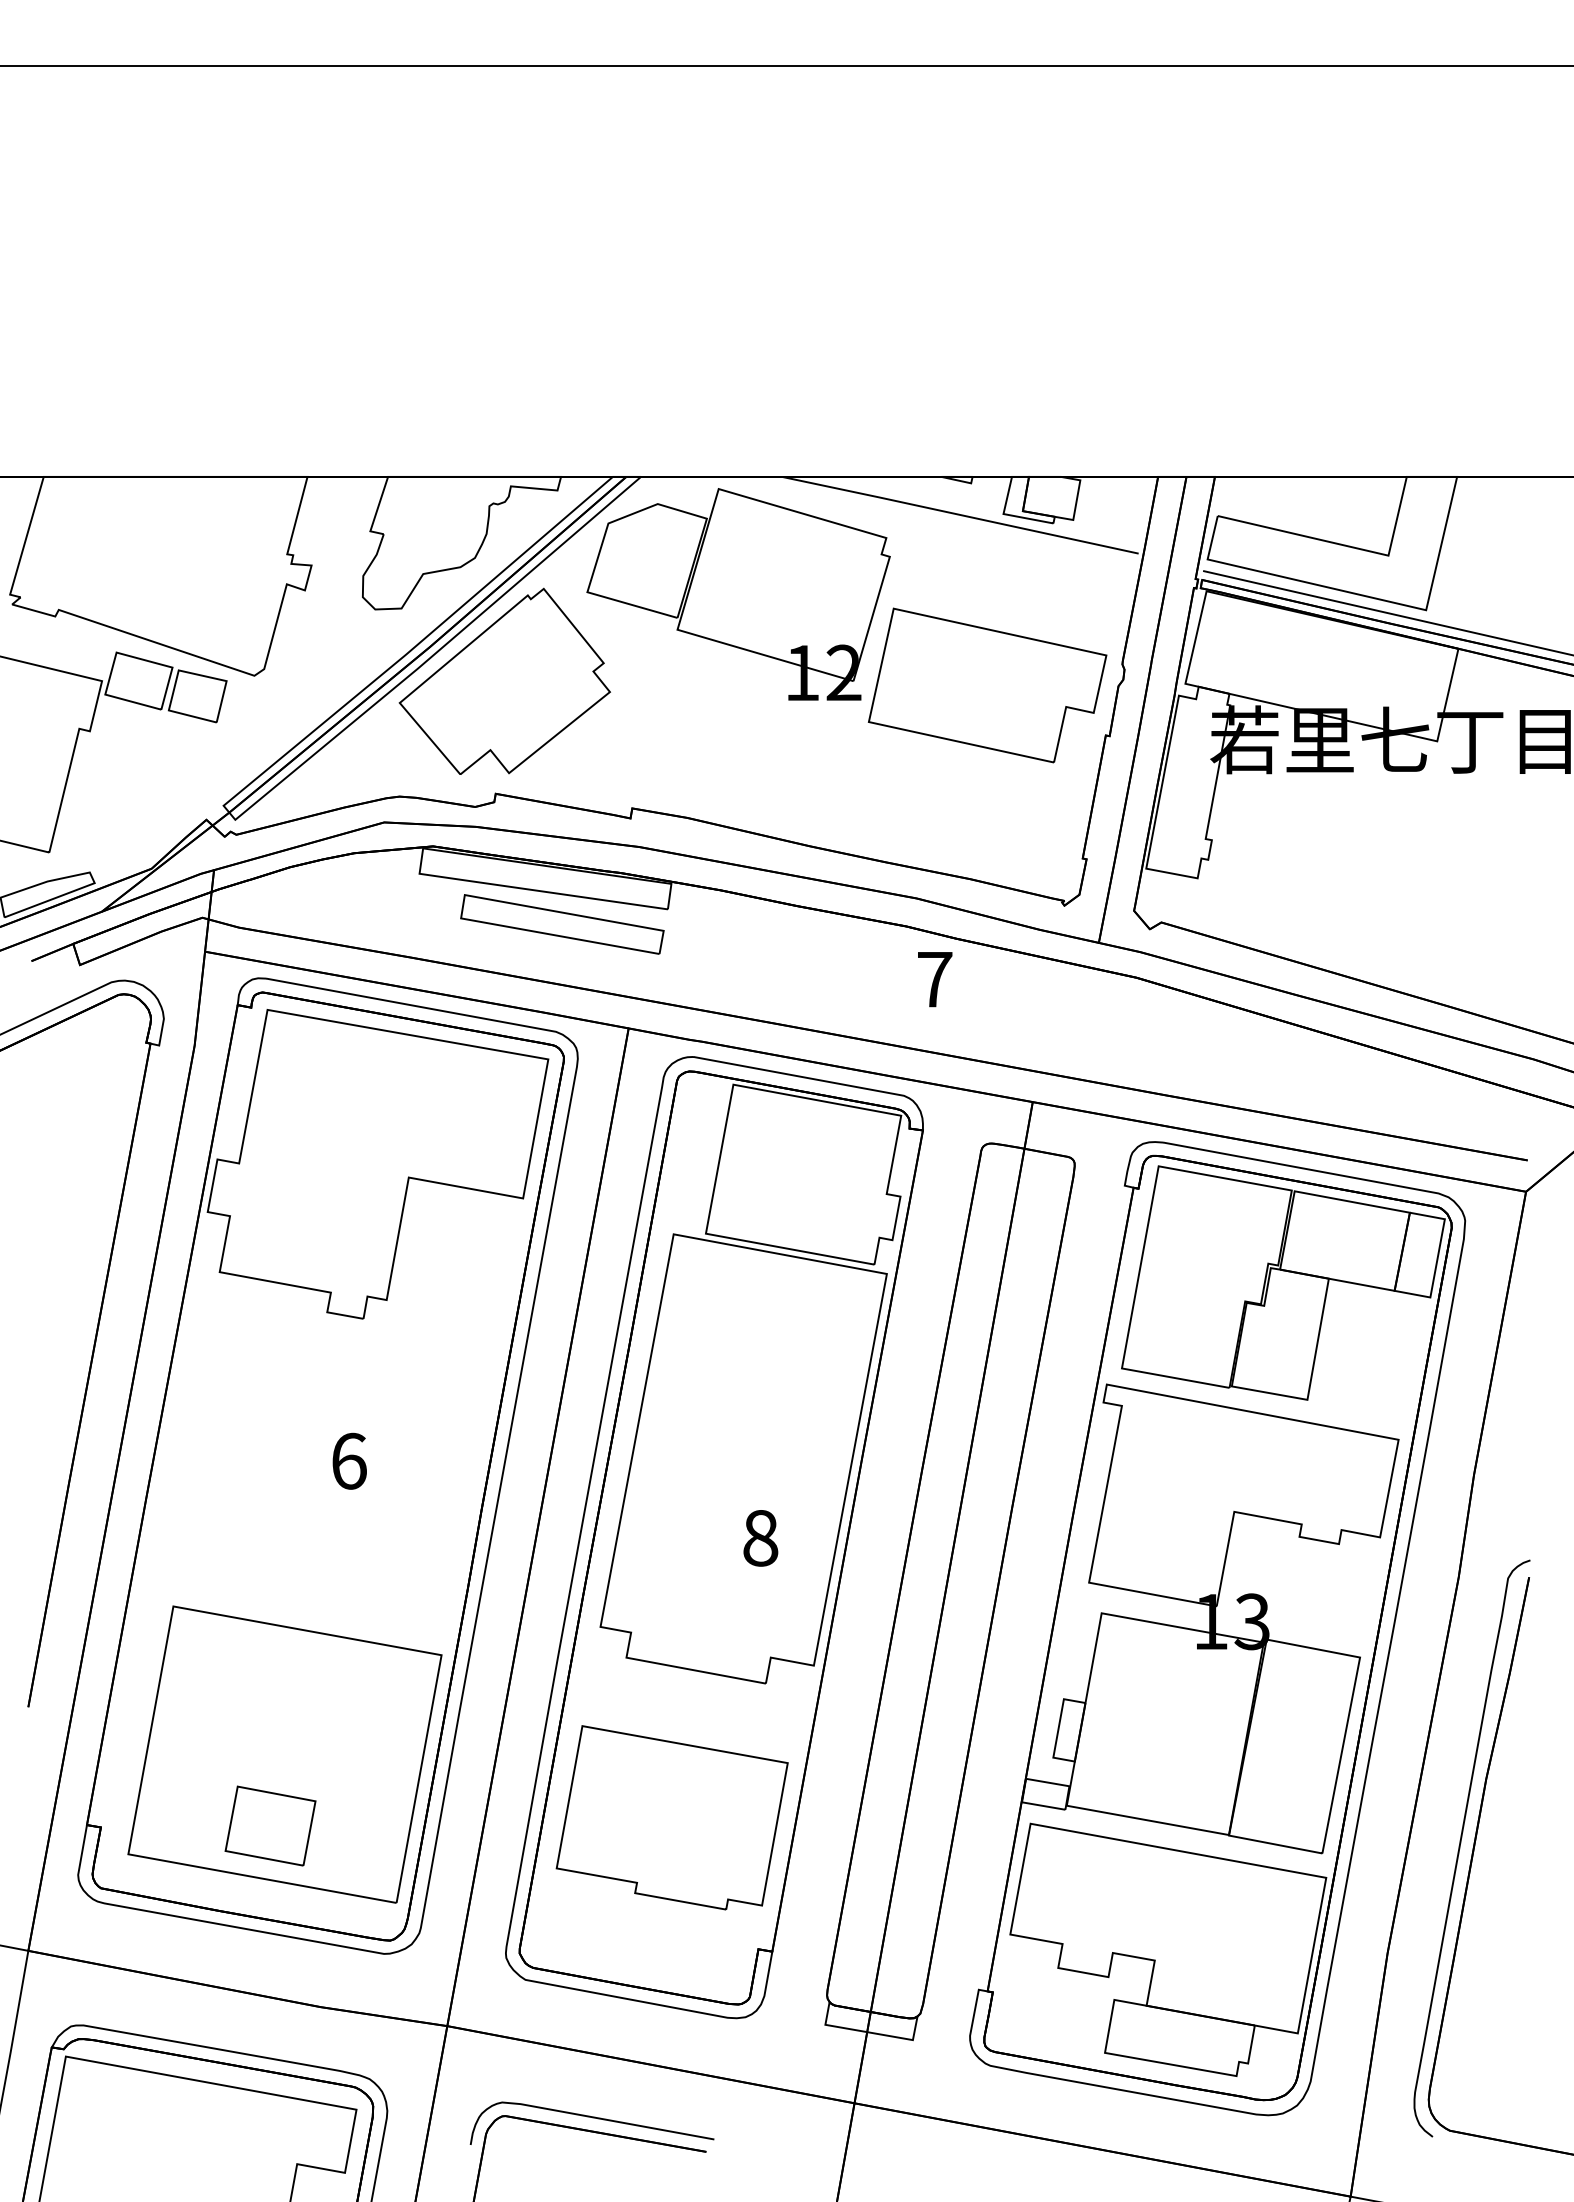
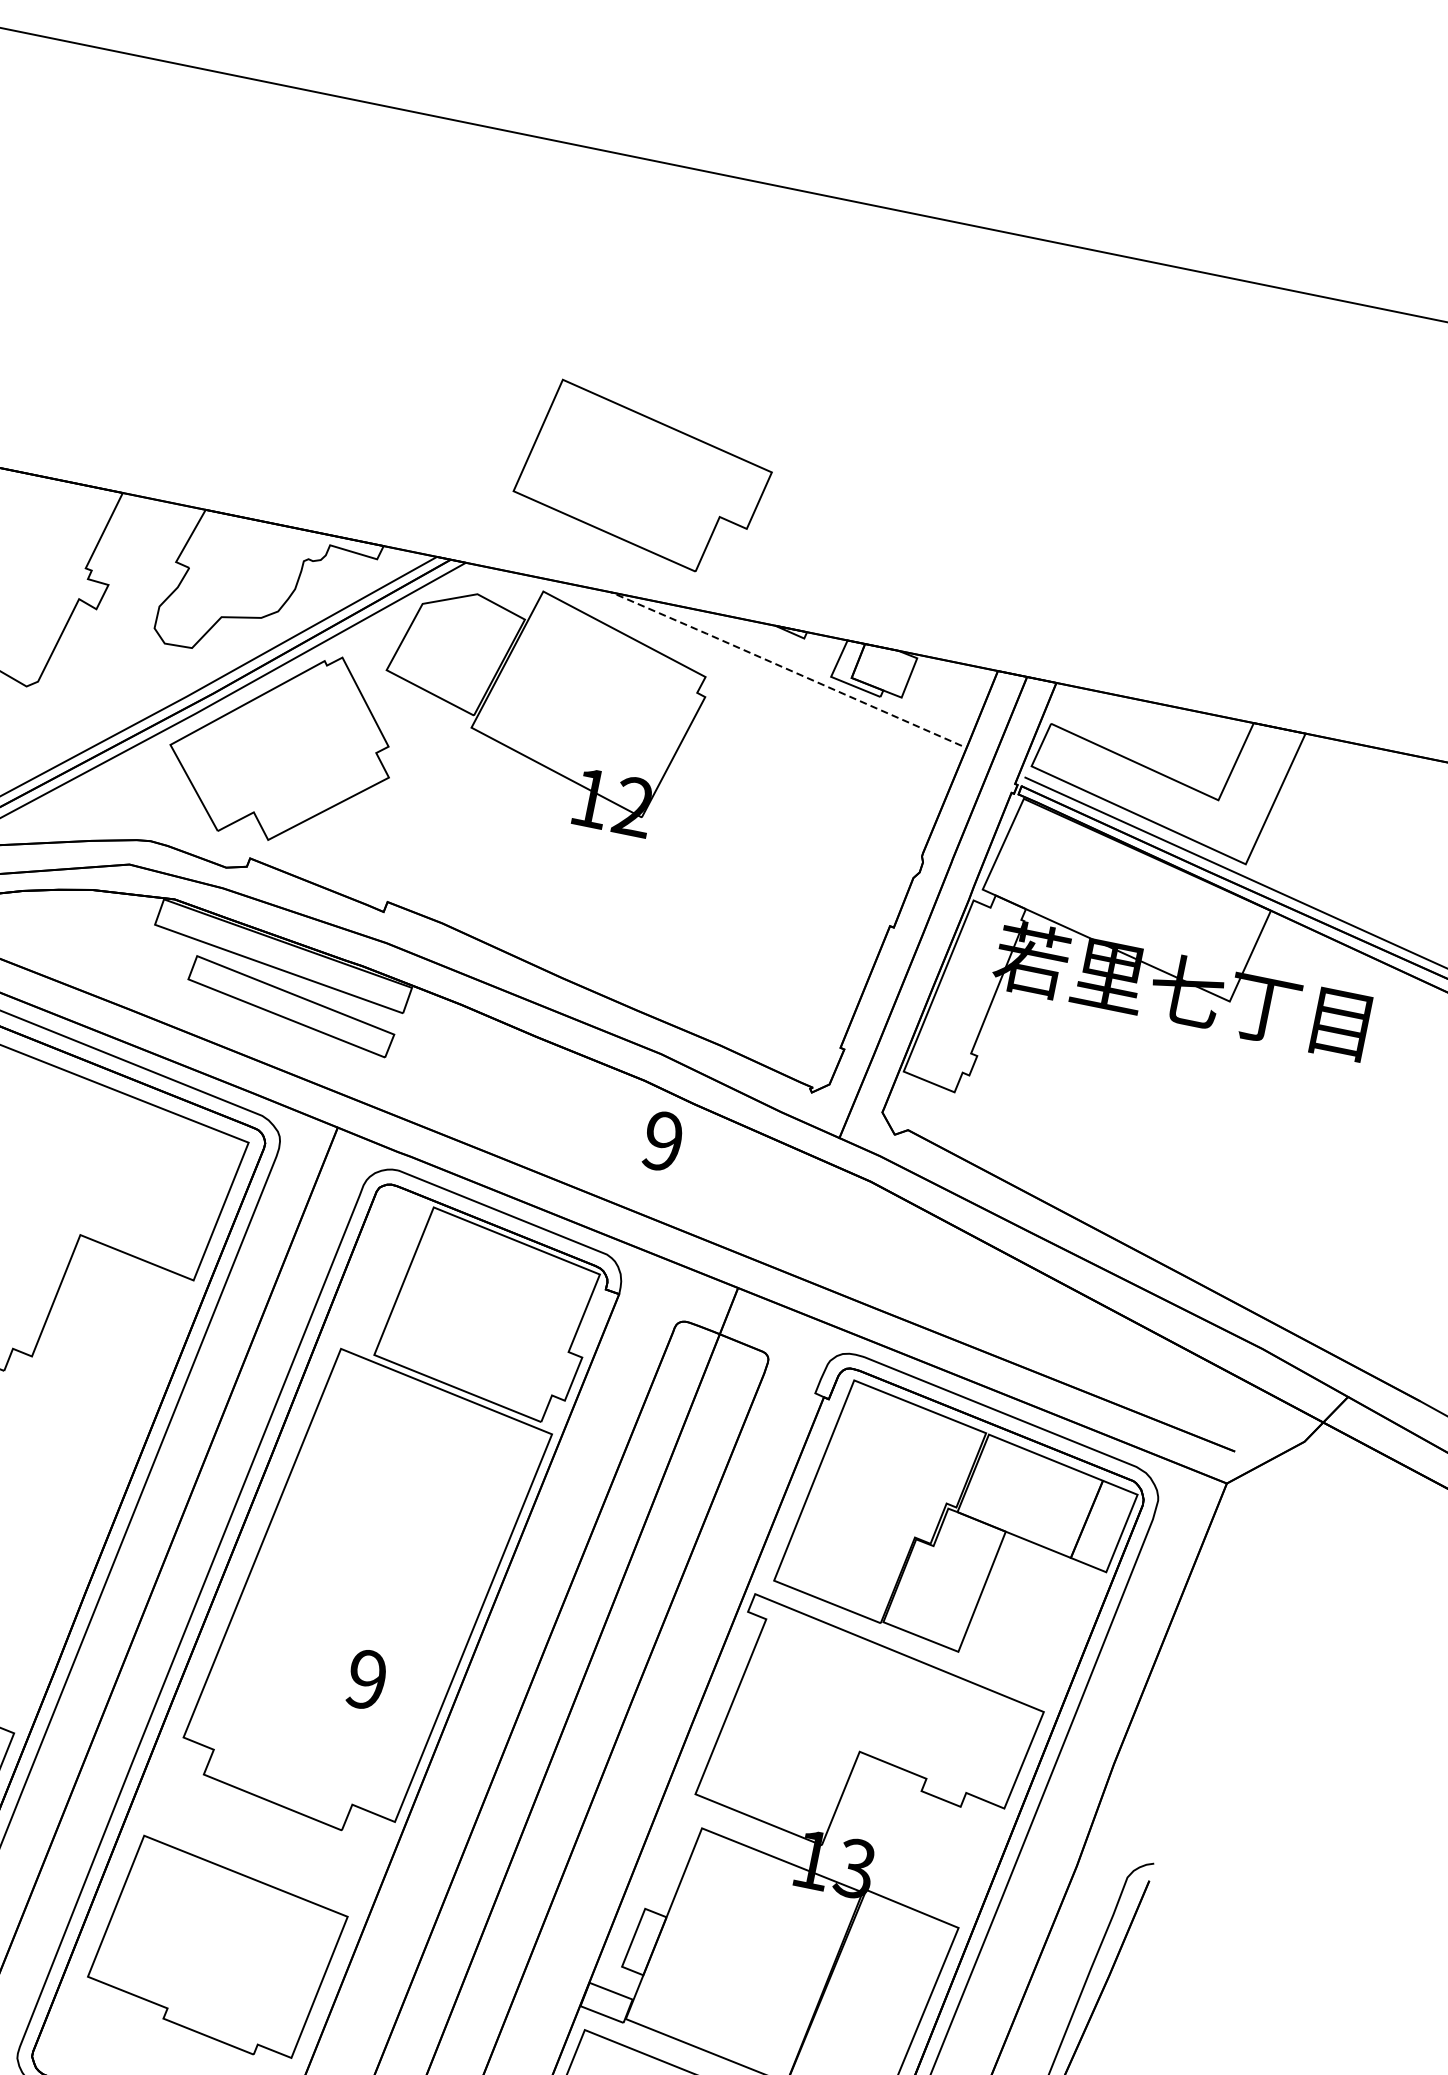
line: (959, 514) -> (785, 668), solid -> dashed
part: (987, 685) -> (643, 478), moved
text: (934, 979) -> (662, 1141), 7 -> 9
text: (760, 1537) -> (366, 1678), 8 -> 9

